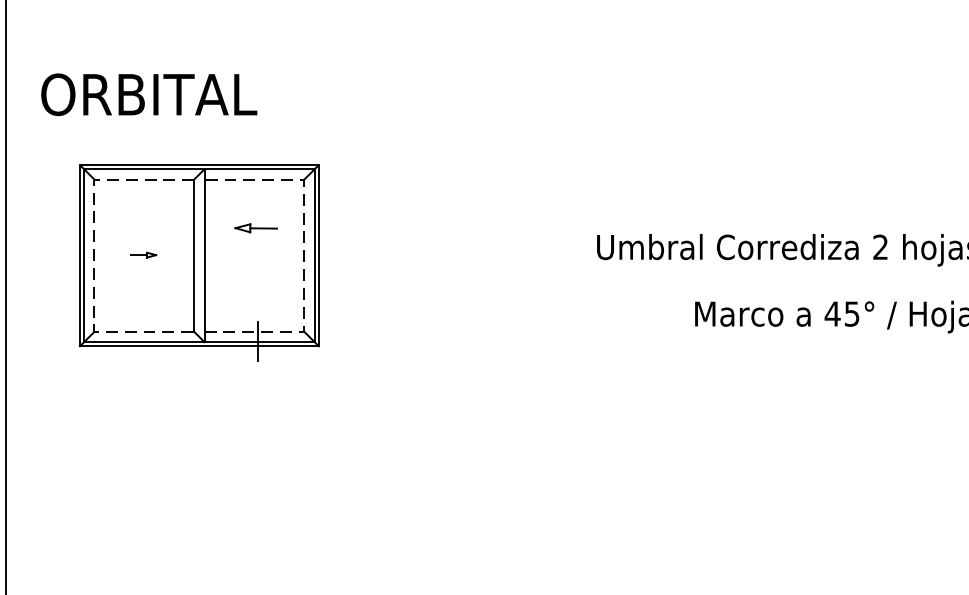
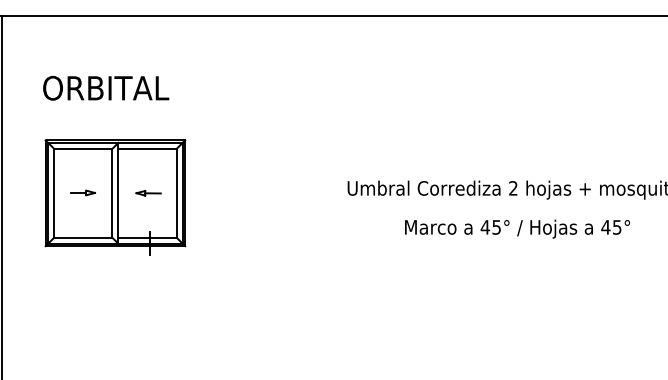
text: (149, 93) -> (106, 87), moved
part: (255, 228) -> (148, 193), moved
part: (142, 254) -> (82, 192), size x1.67
line: (303, 254) -> (176, 192), dashed -> solid
line: (95, 256) -> (54, 193), dashed -> solid

